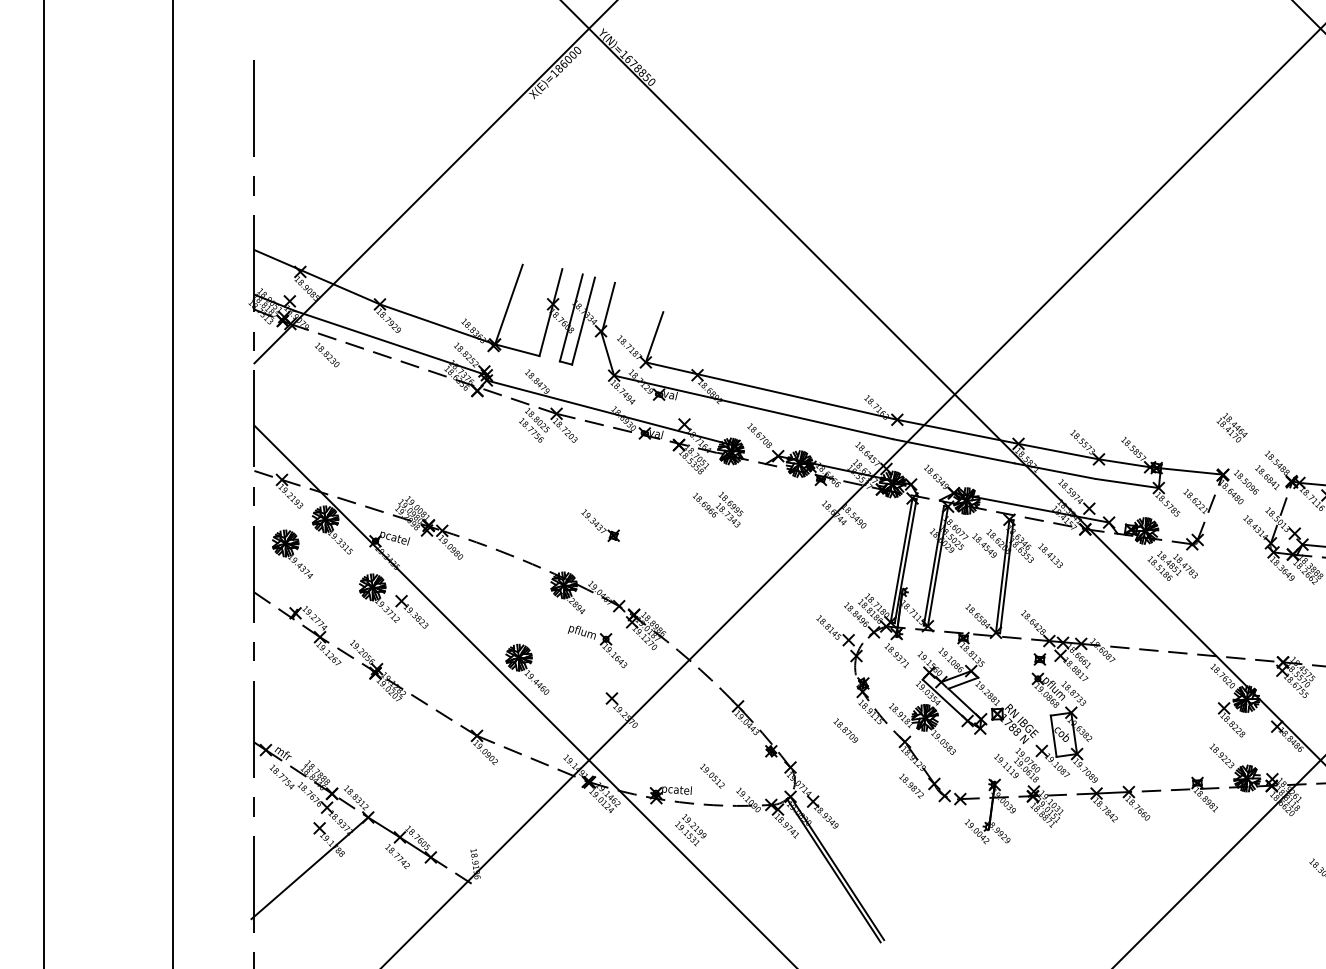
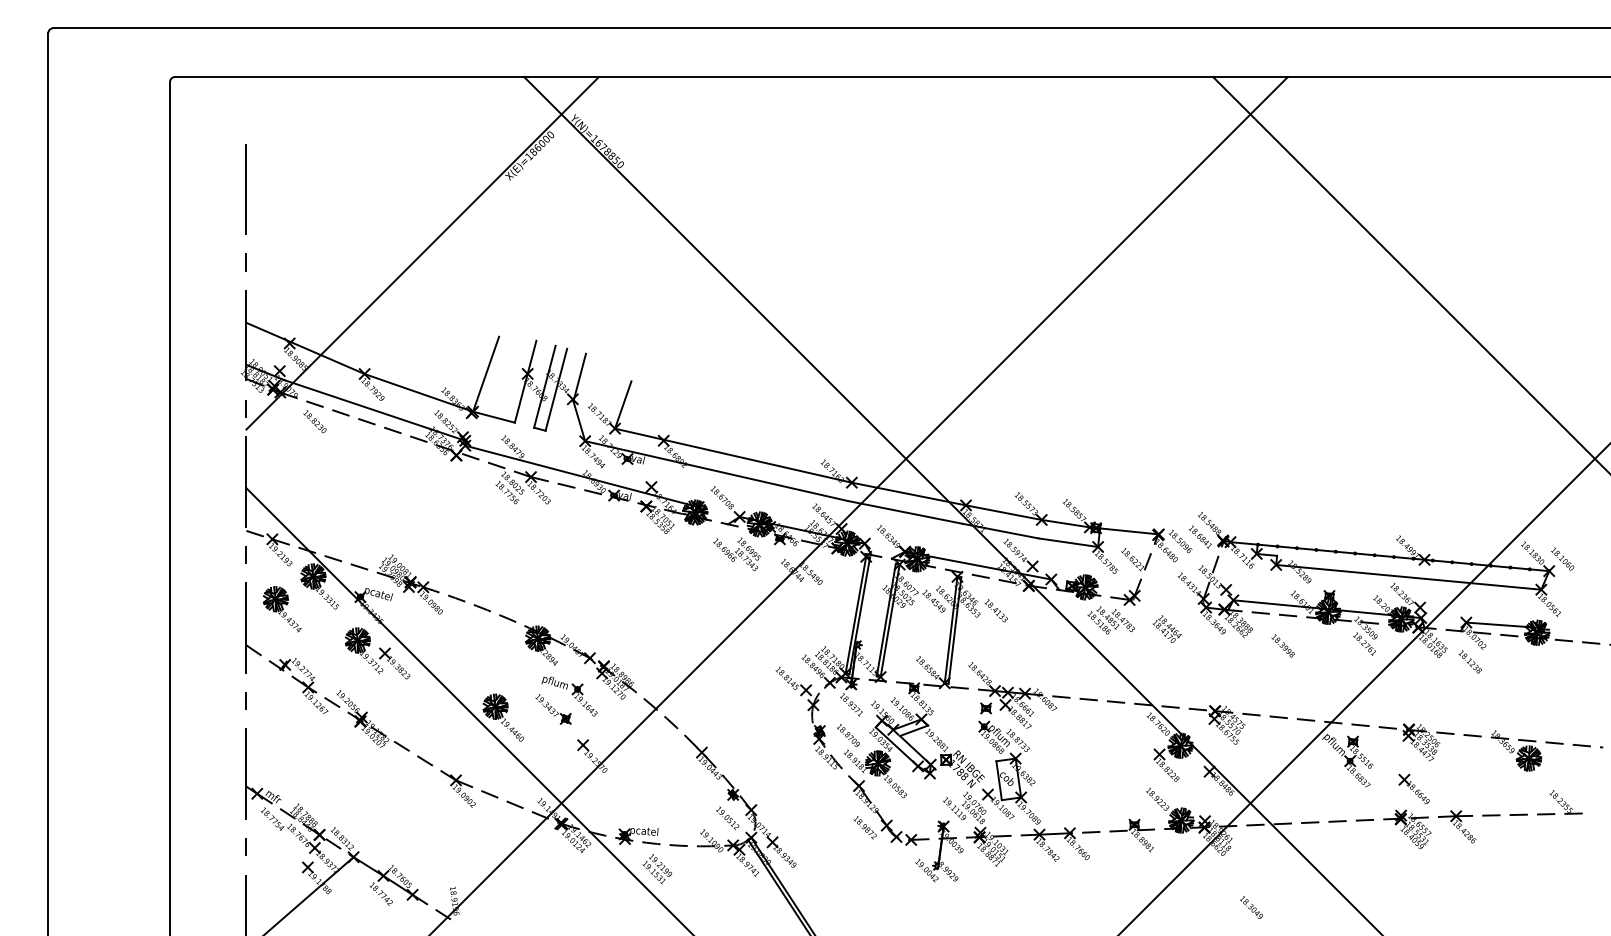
text: (1231, 427) -> (1166, 628), moved
text: (717, 509) -> (736, 554), moved
part: (600, 525) -> (553, 709), moved
text: (844, 730) -> (847, 735), moved
text: (712, 776) -> (727, 818), moved

